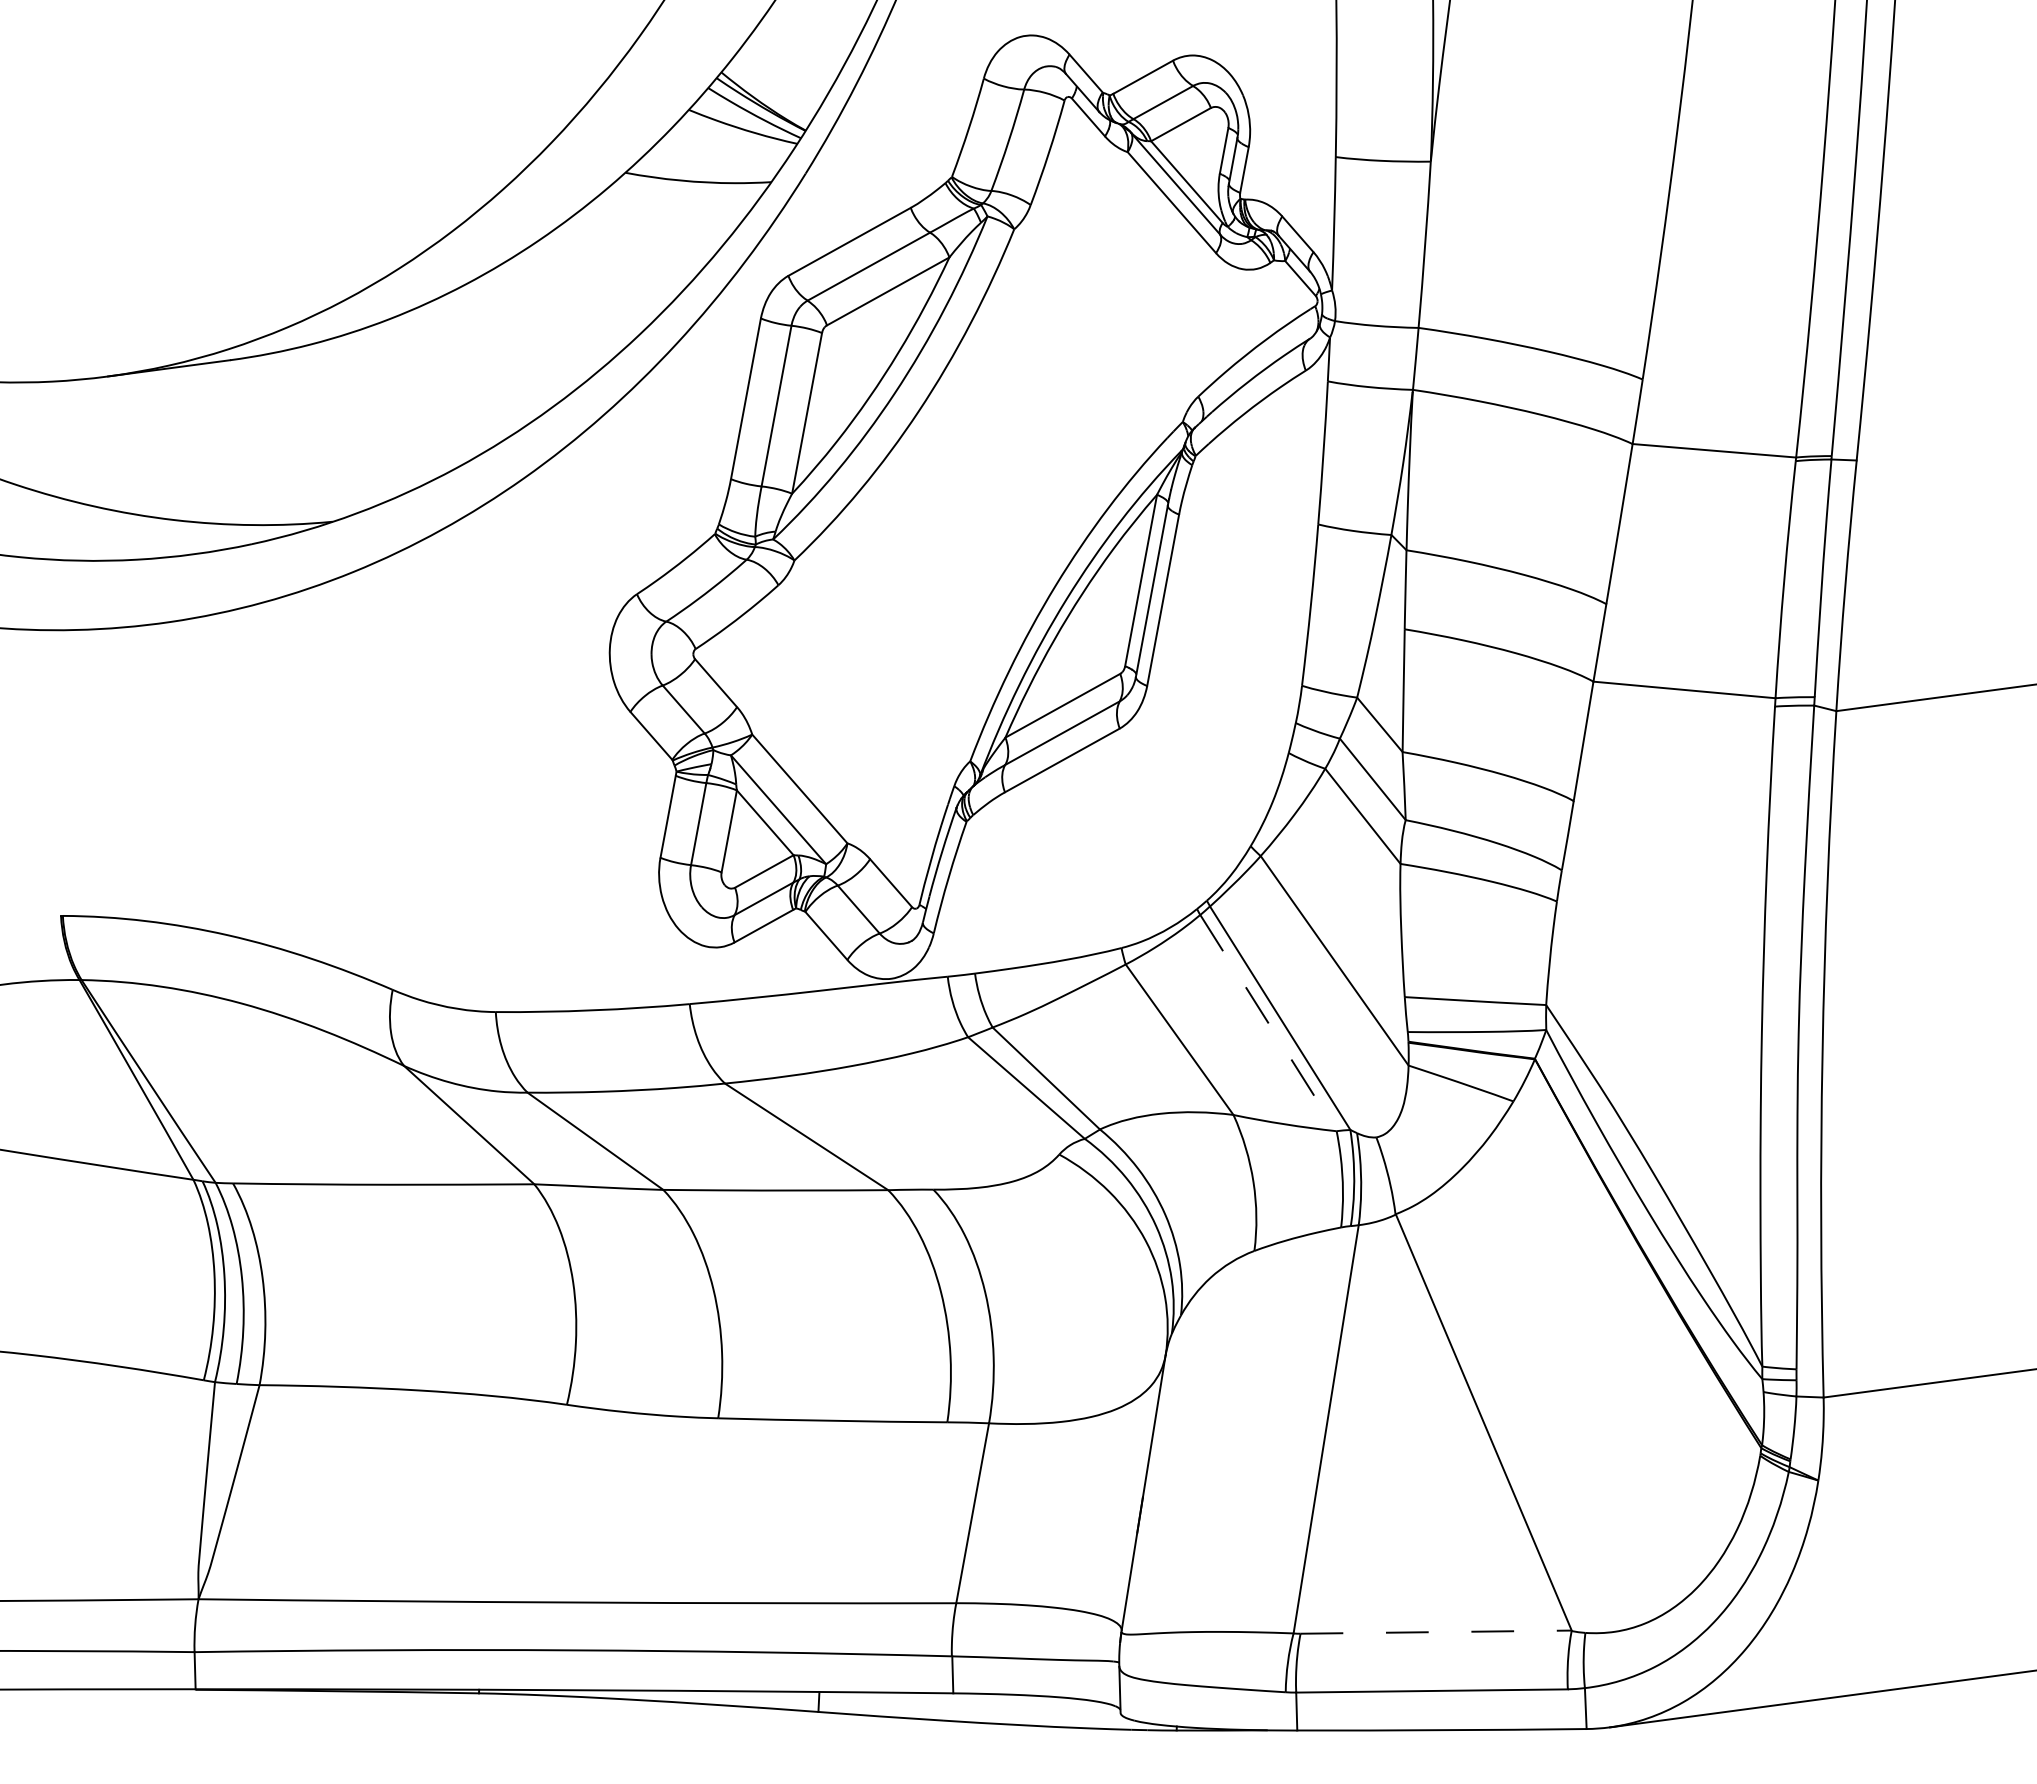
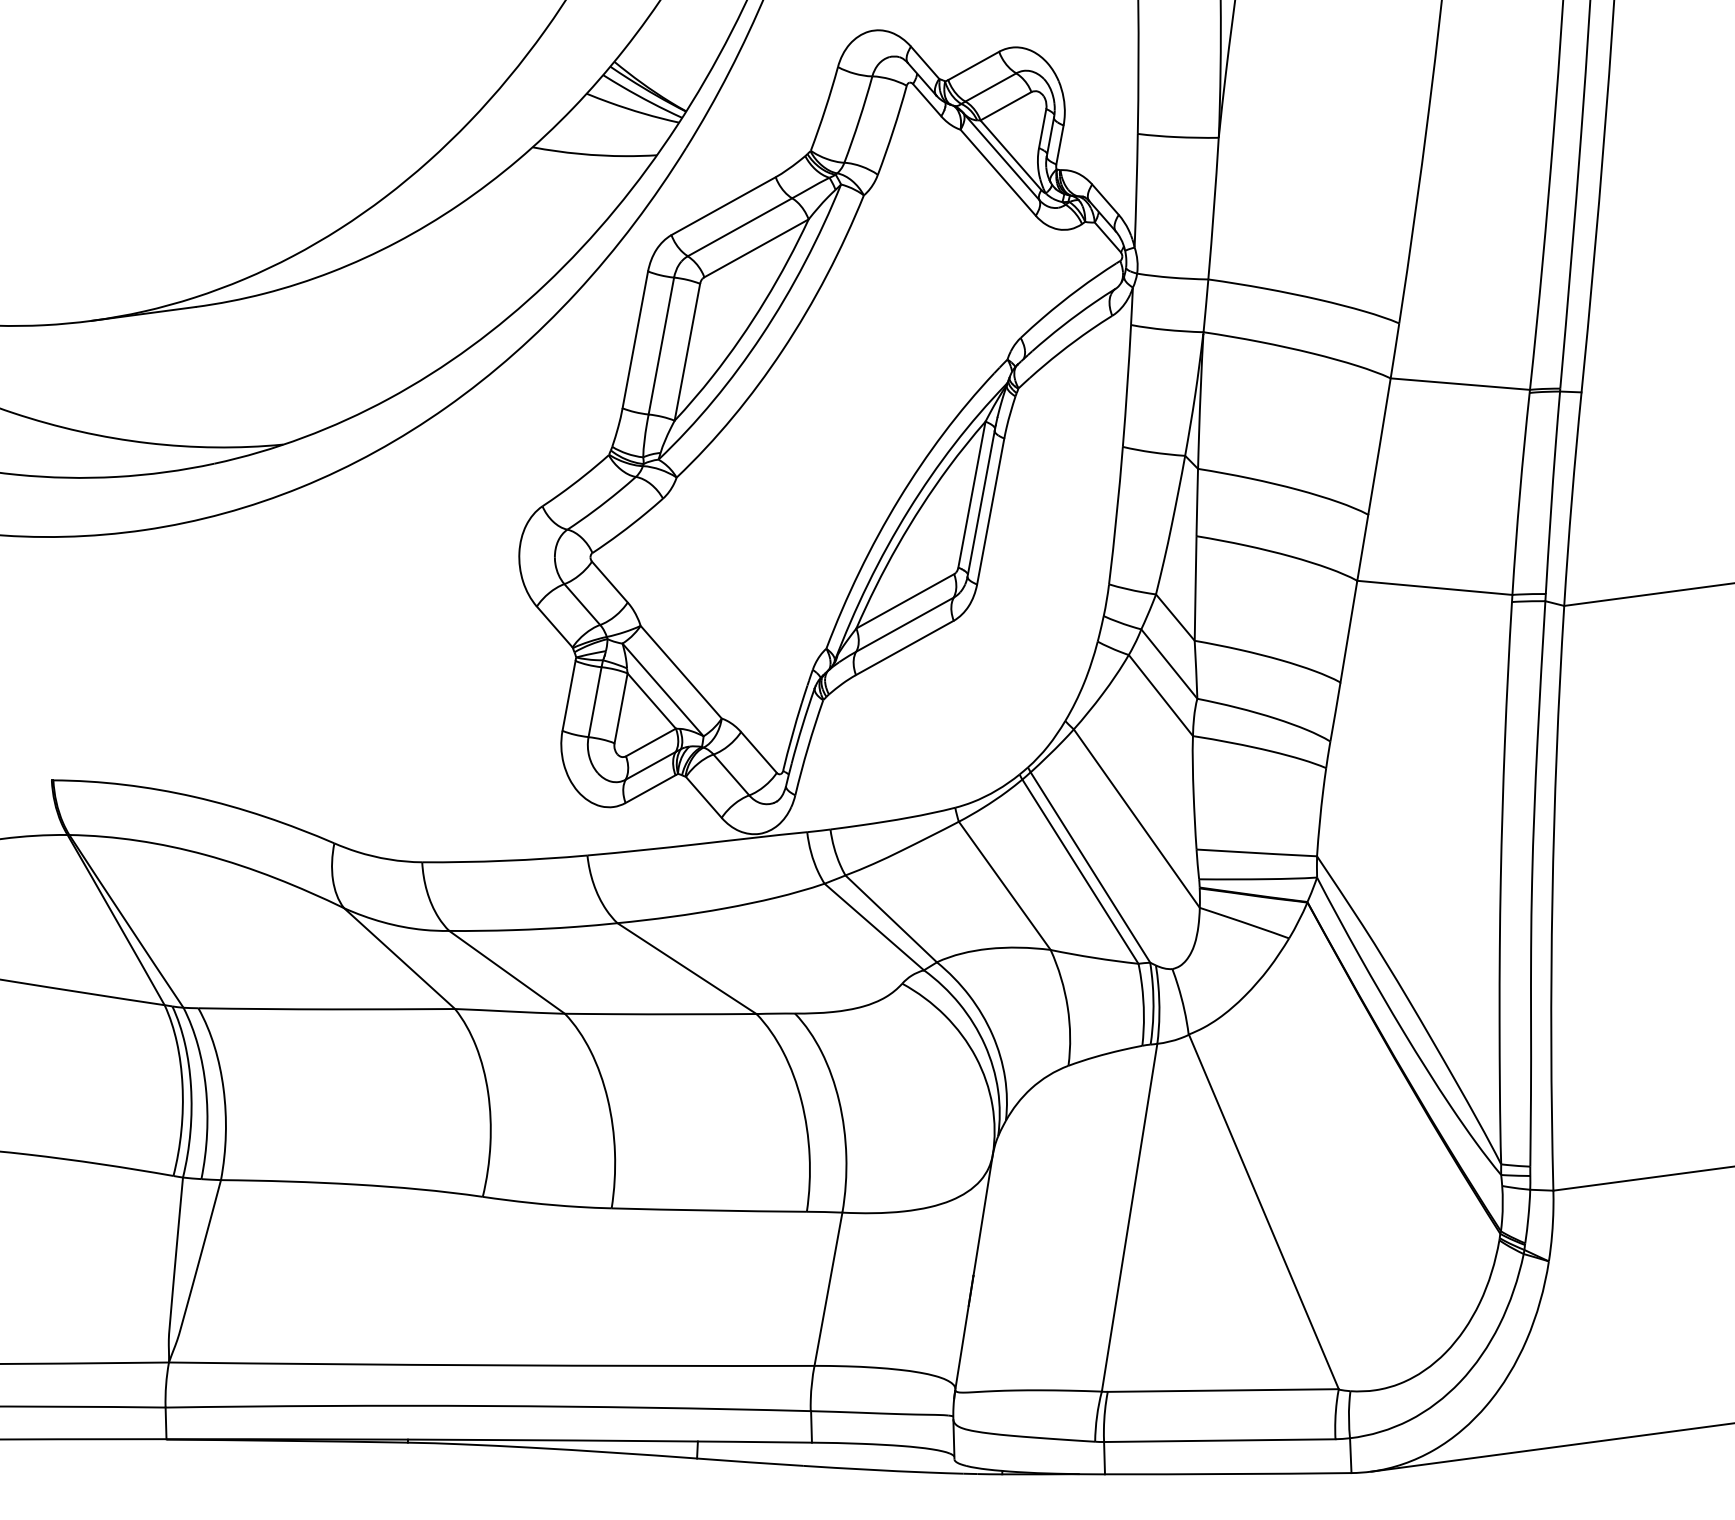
line: (1268, 1023) -> (1080, 872), dashed -> solid
line: (1436, 1632) -> (1223, 1390), dashed -> solid

